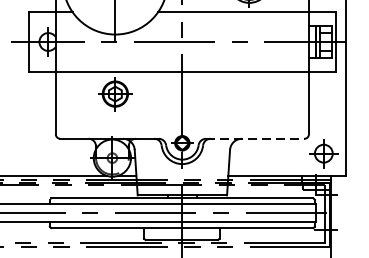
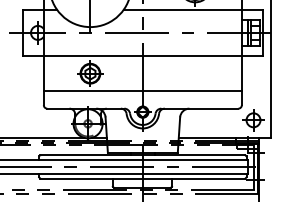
line: (181, 116) -> (142, 91), added
line: (254, 138) -> (199, 108), dashed -> solid

